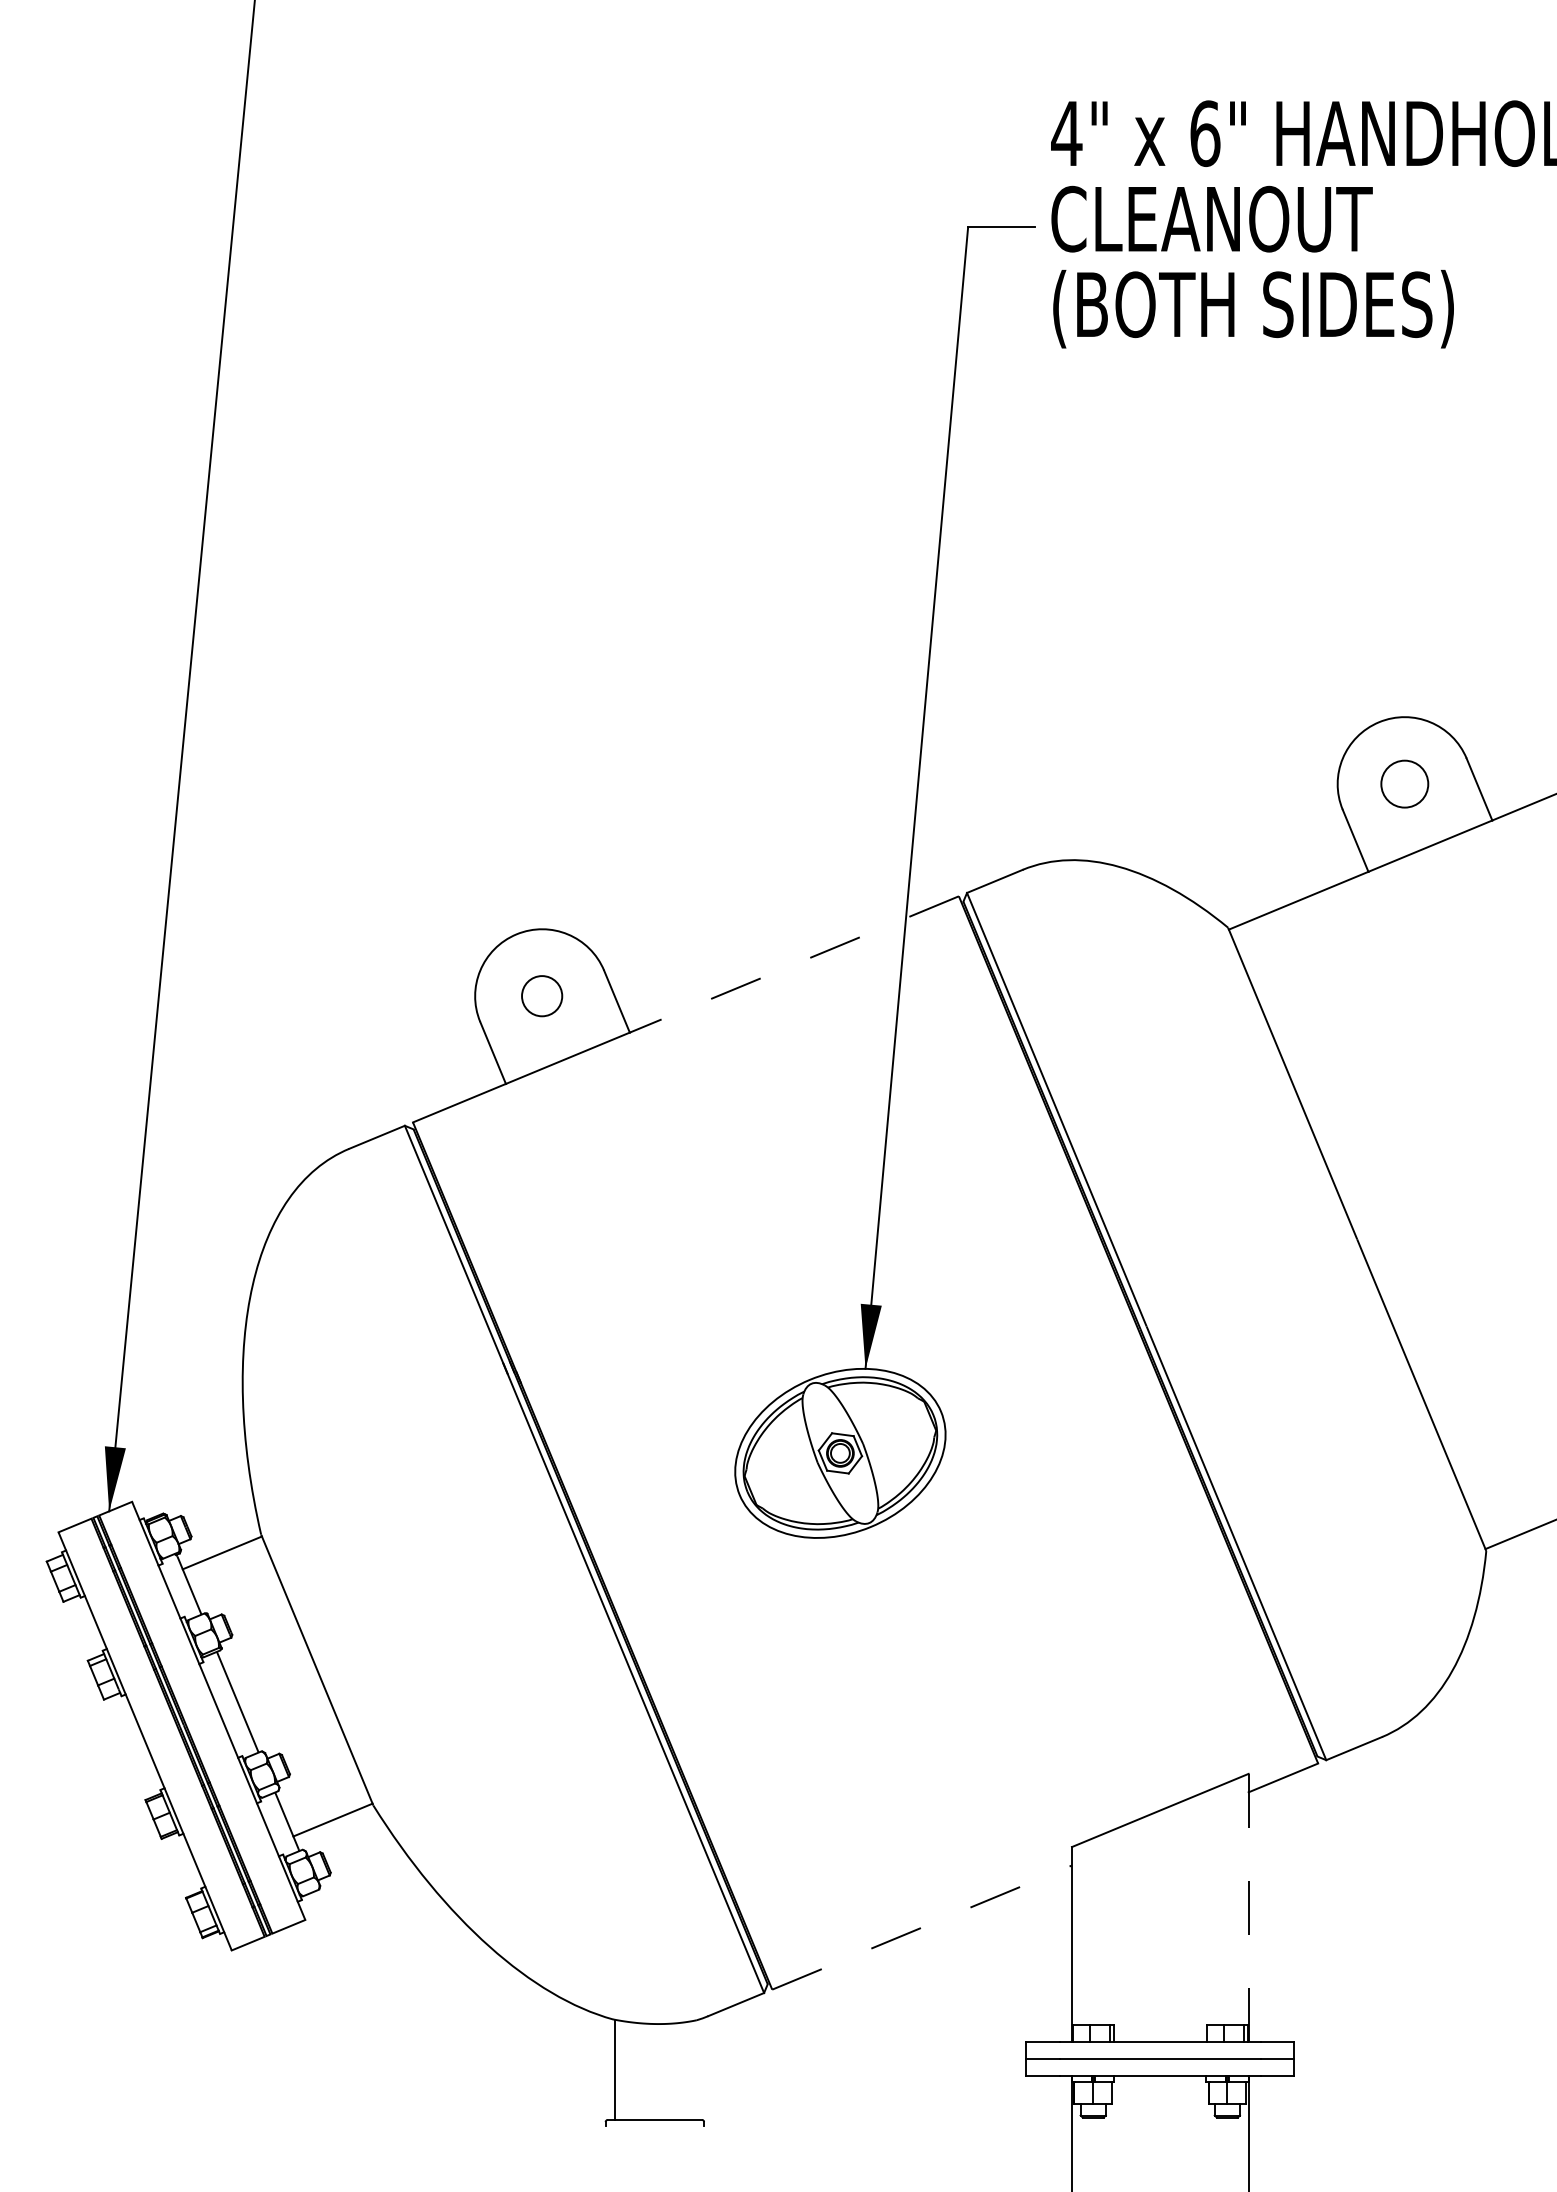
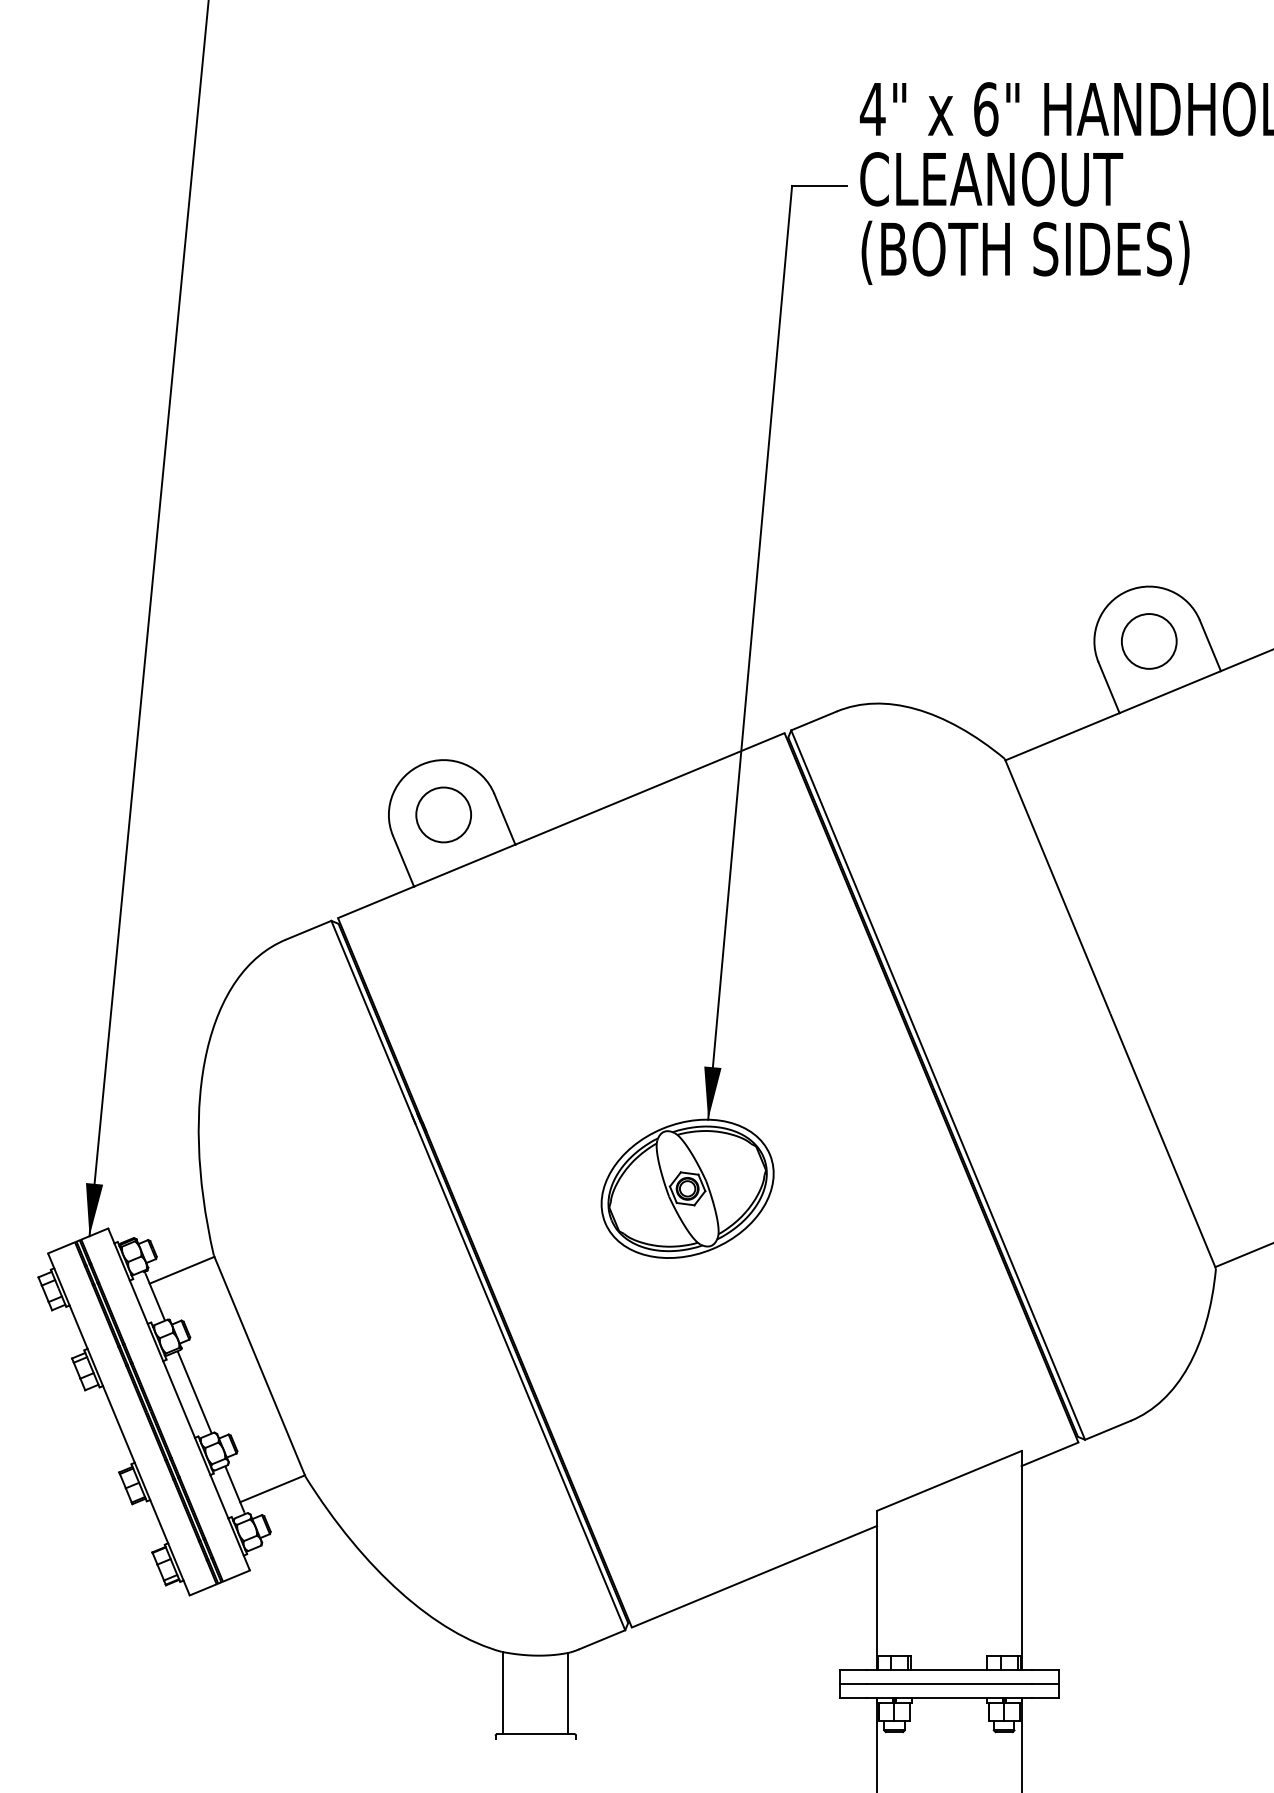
circle: (1404, 783) -> (1149, 640), size x1.43
line: (793, 964) -> (649, 788), dashed -> solid
circle: (541, 995) -> (443, 814), size x1.67
line: (1248, 1908) -> (1021, 1561), dashed -> solid
line: (922, 1927) -> (754, 1576), dashed -> solid
line: (694, 2069) -> (568, 1692), added

